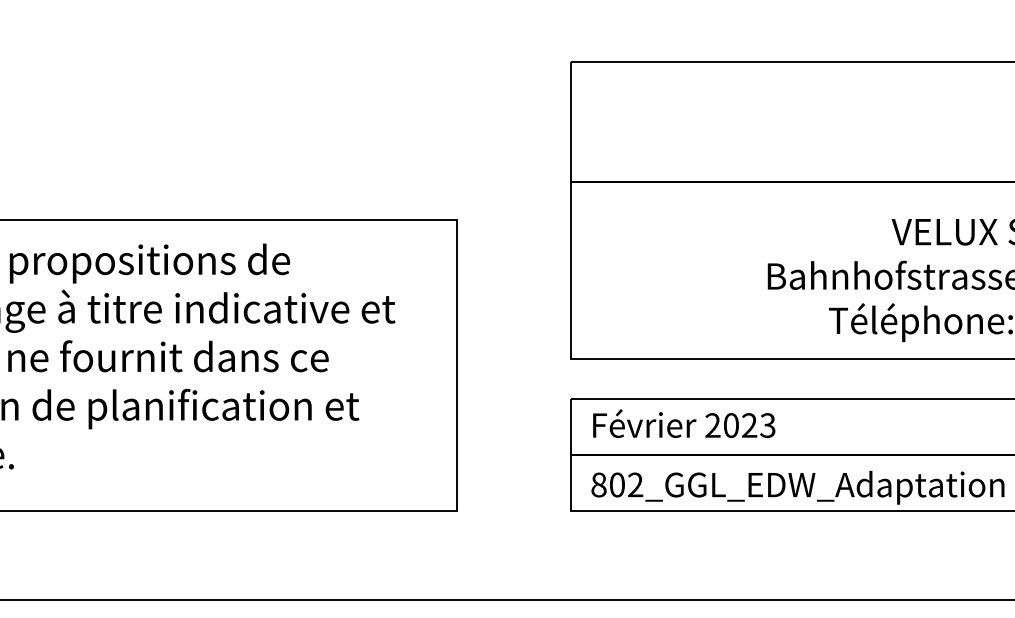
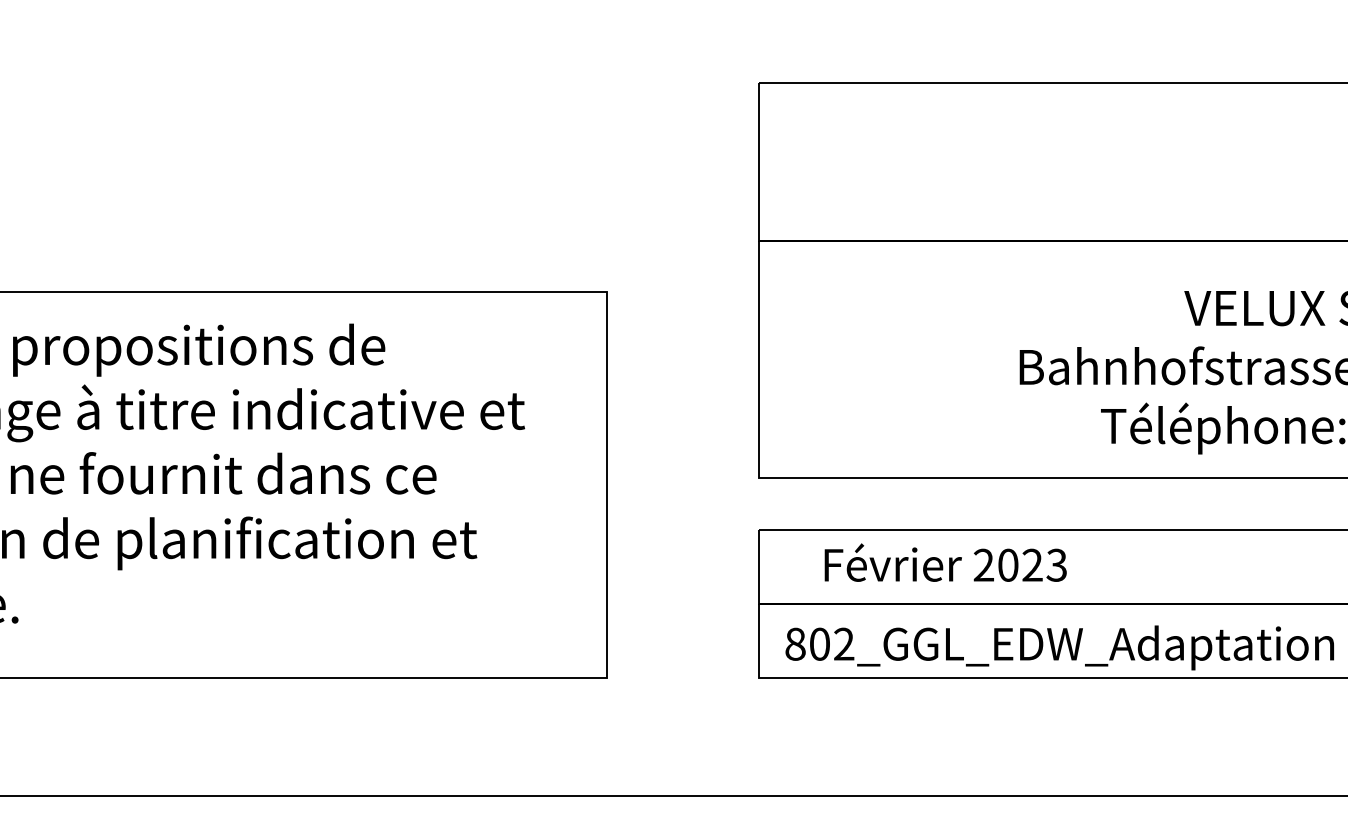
text: (684, 423) -> (945, 562), moved

